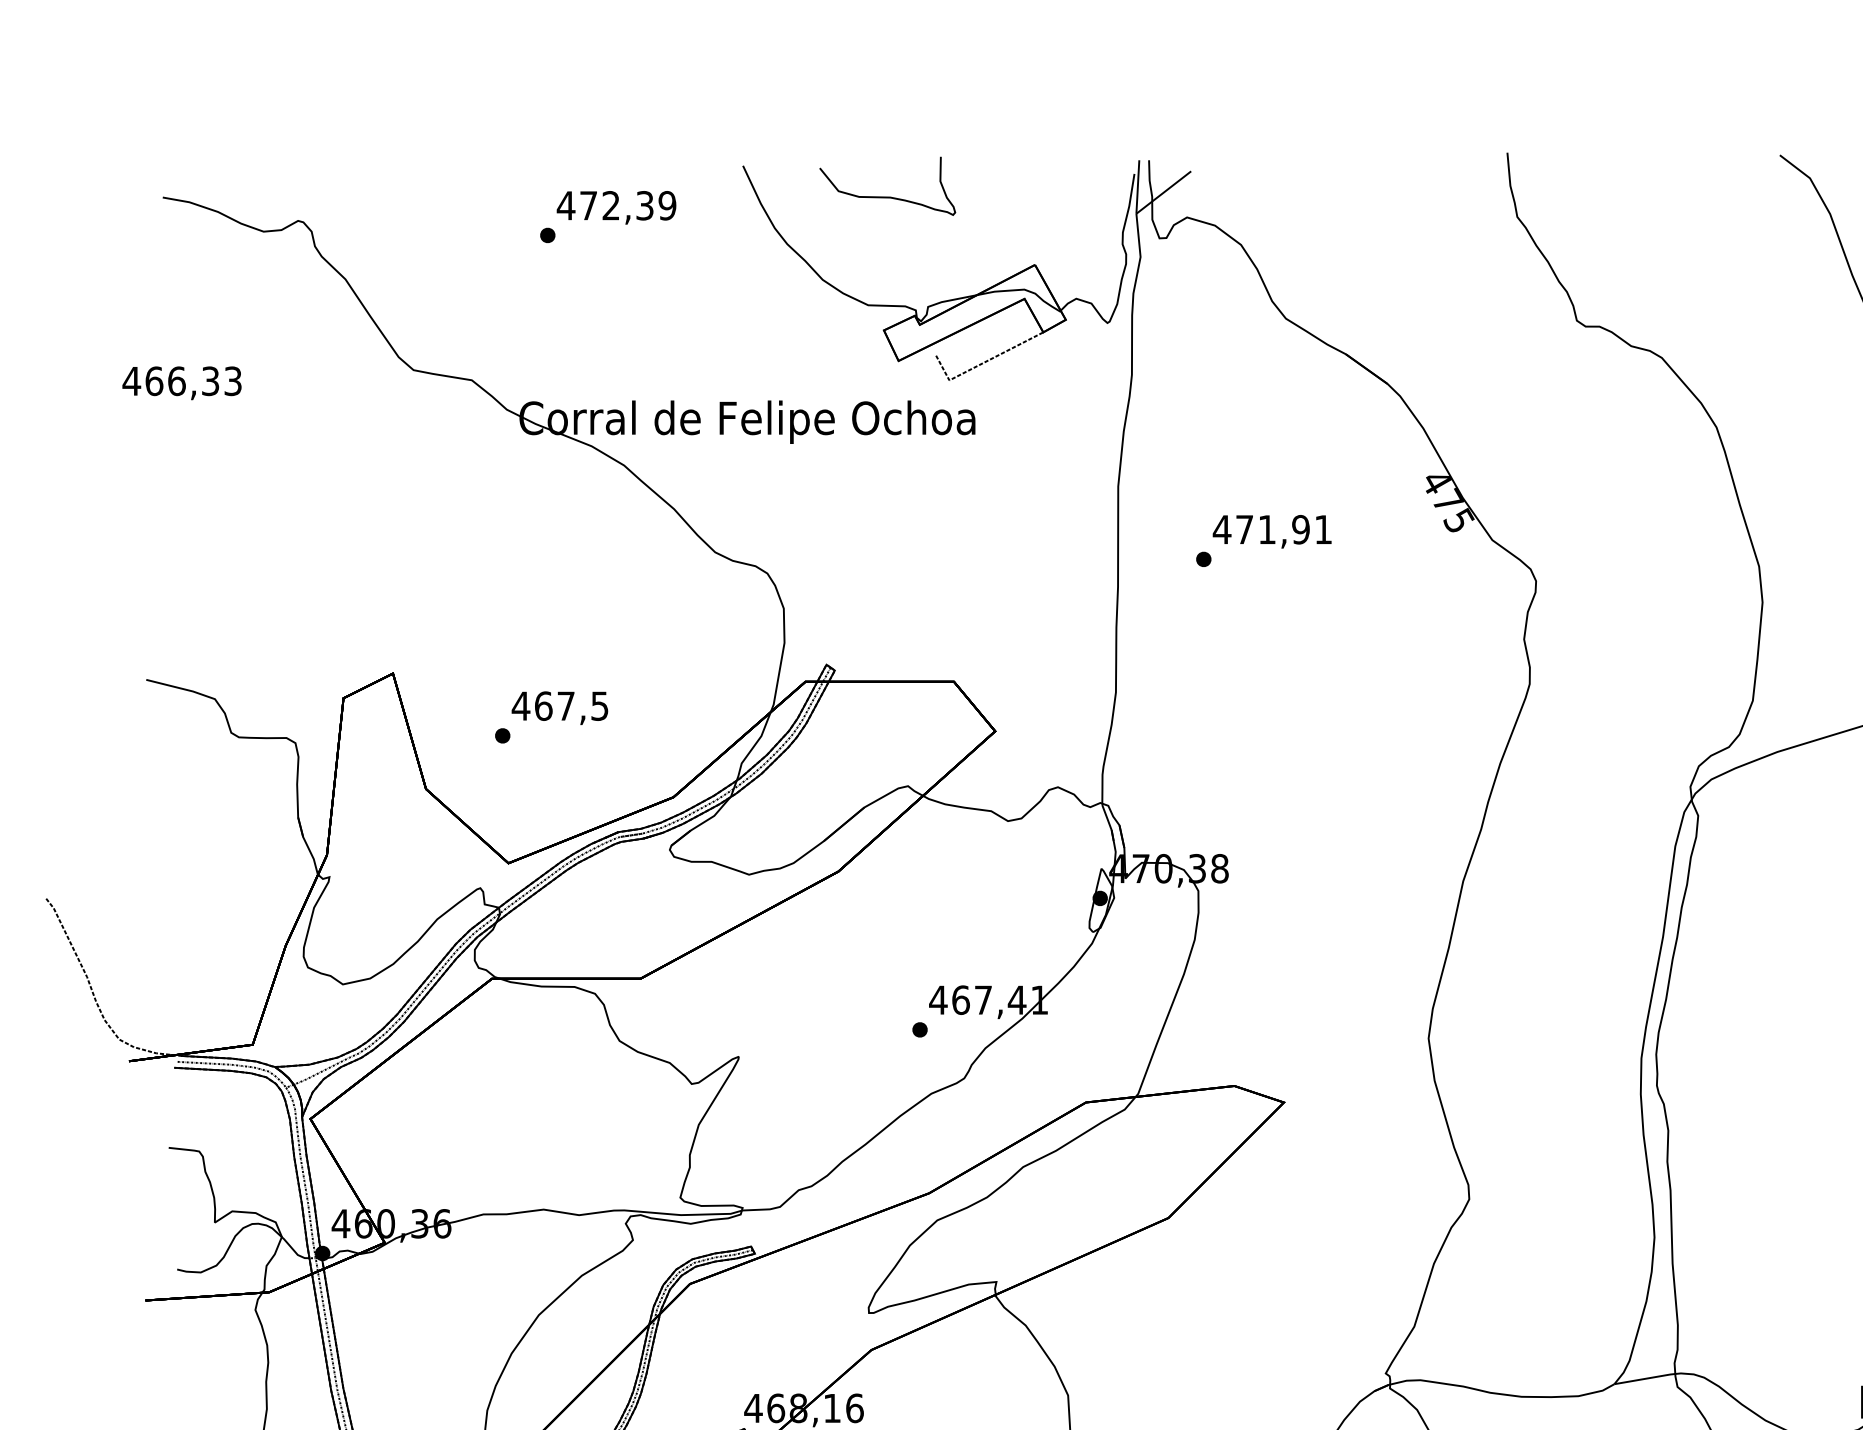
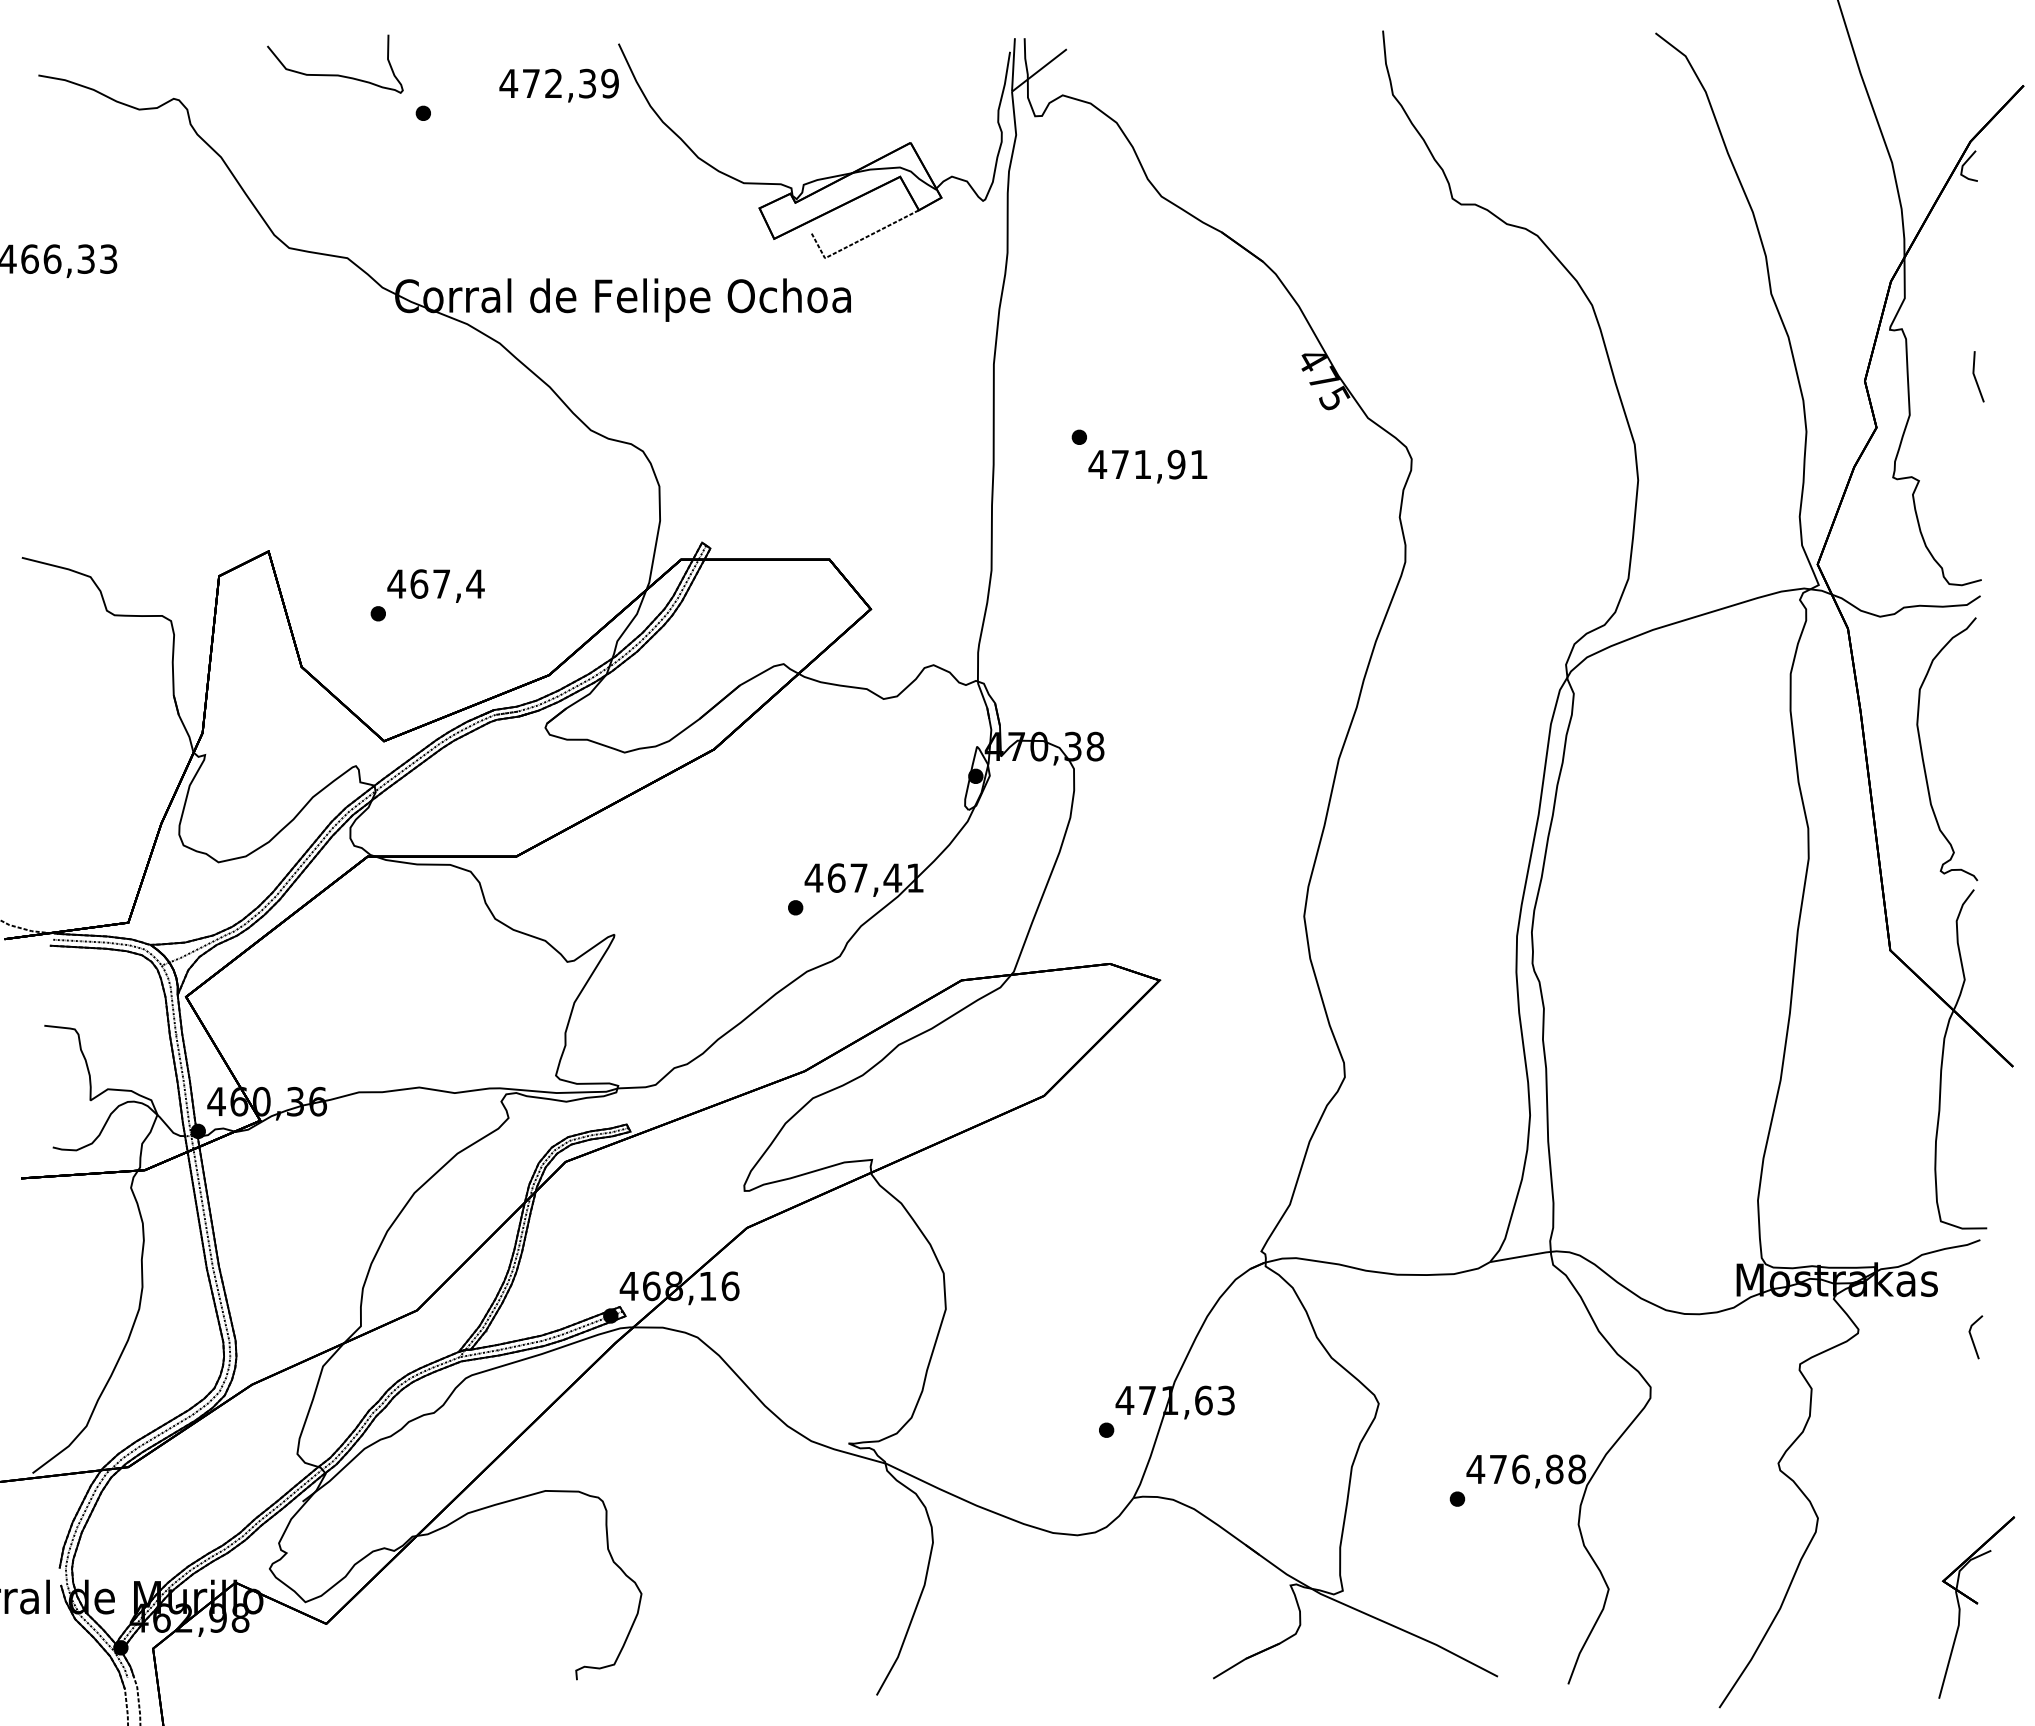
curve: (887, 196) -> (335, 74), moved
text: (615, 207) -> (558, 85), moved
text: (1271, 531) -> (1147, 466), moved
text: (599, 705) -> (475, 583), 467,5 -> 467,4

